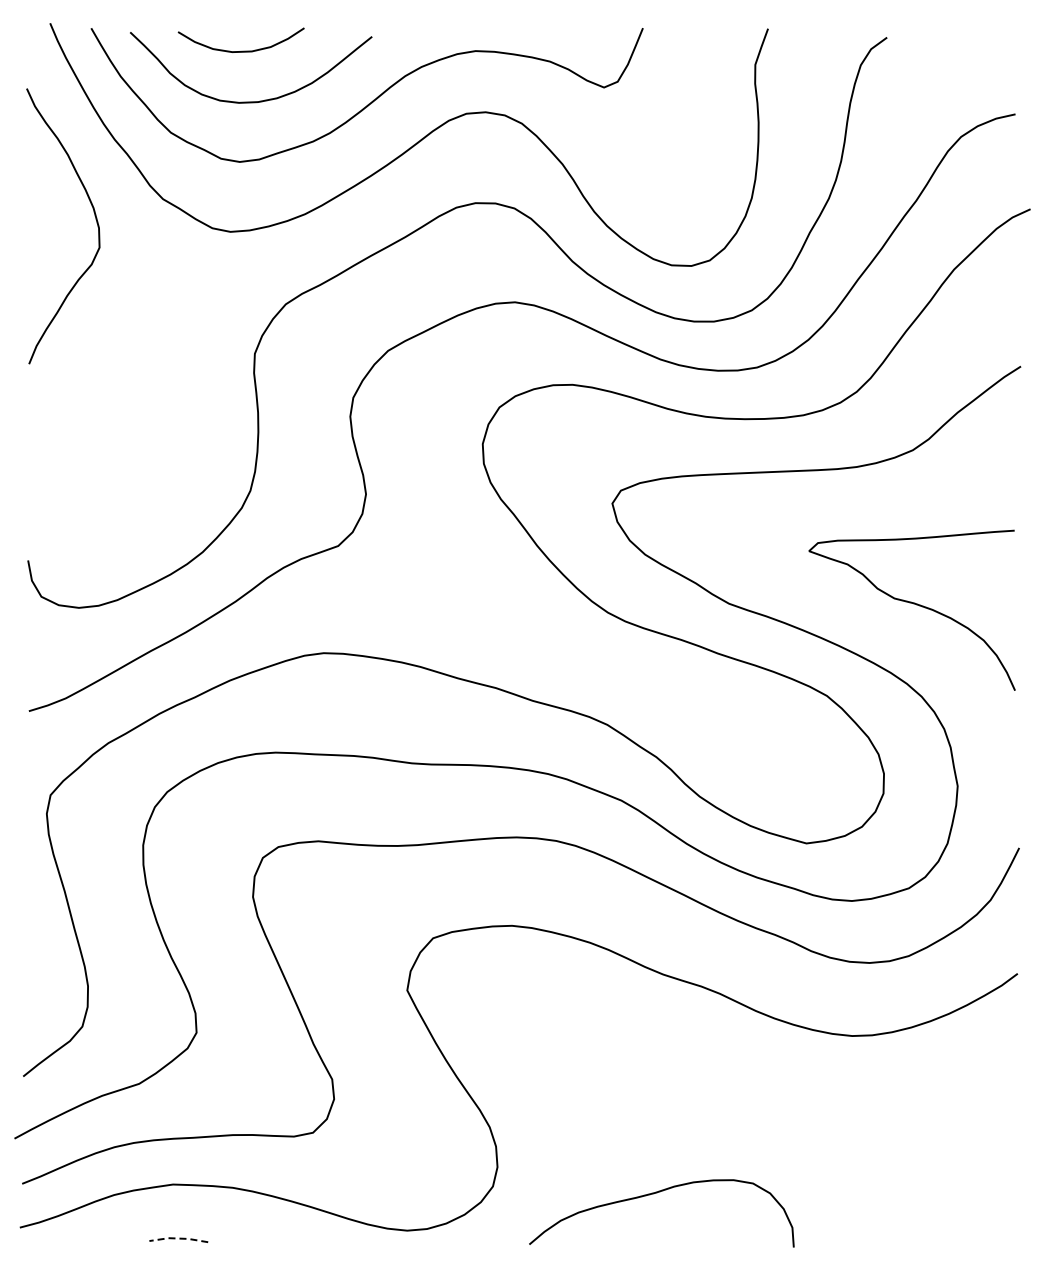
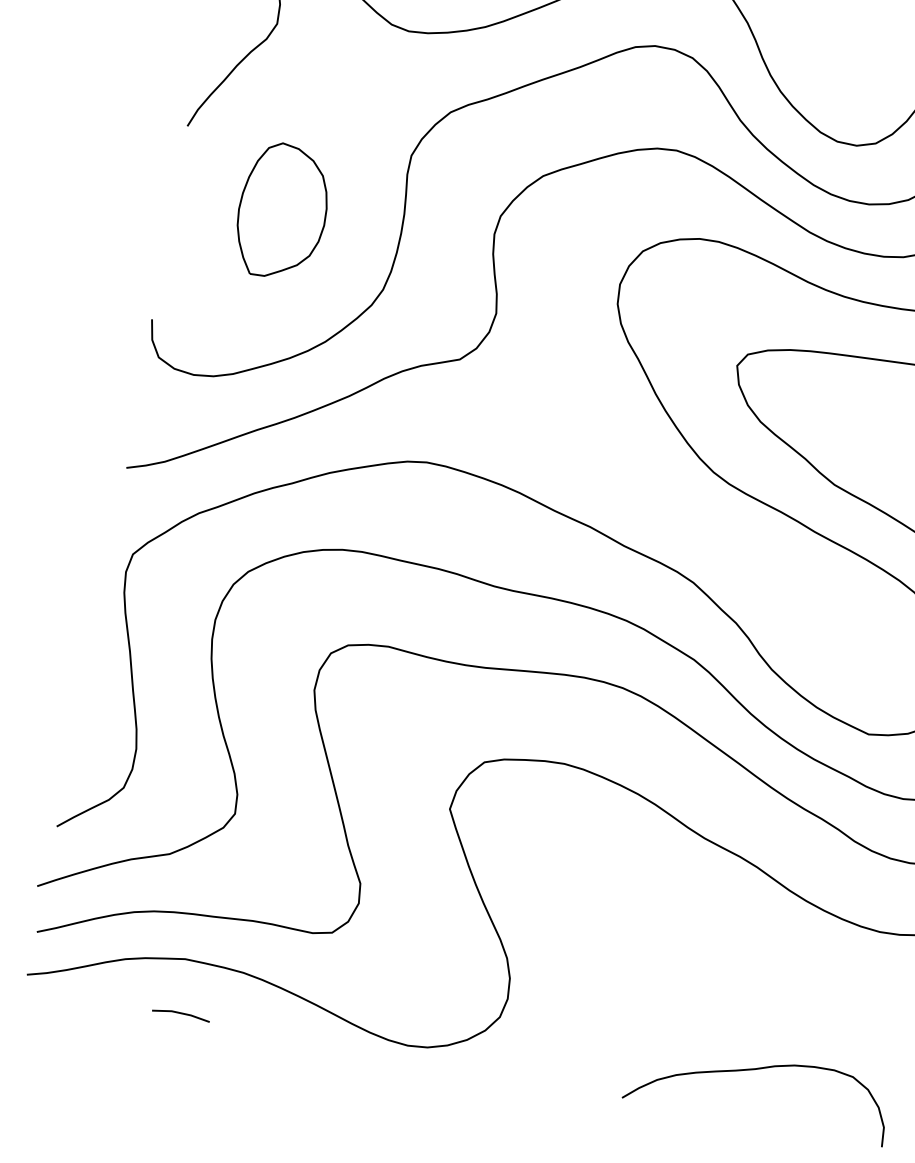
part: (137, 431) -> (282, 211), added
curve: (657, 1193) -> (757, 1070), moved
line: (178, 1238) -> (181, 1013), dashed -> solid

